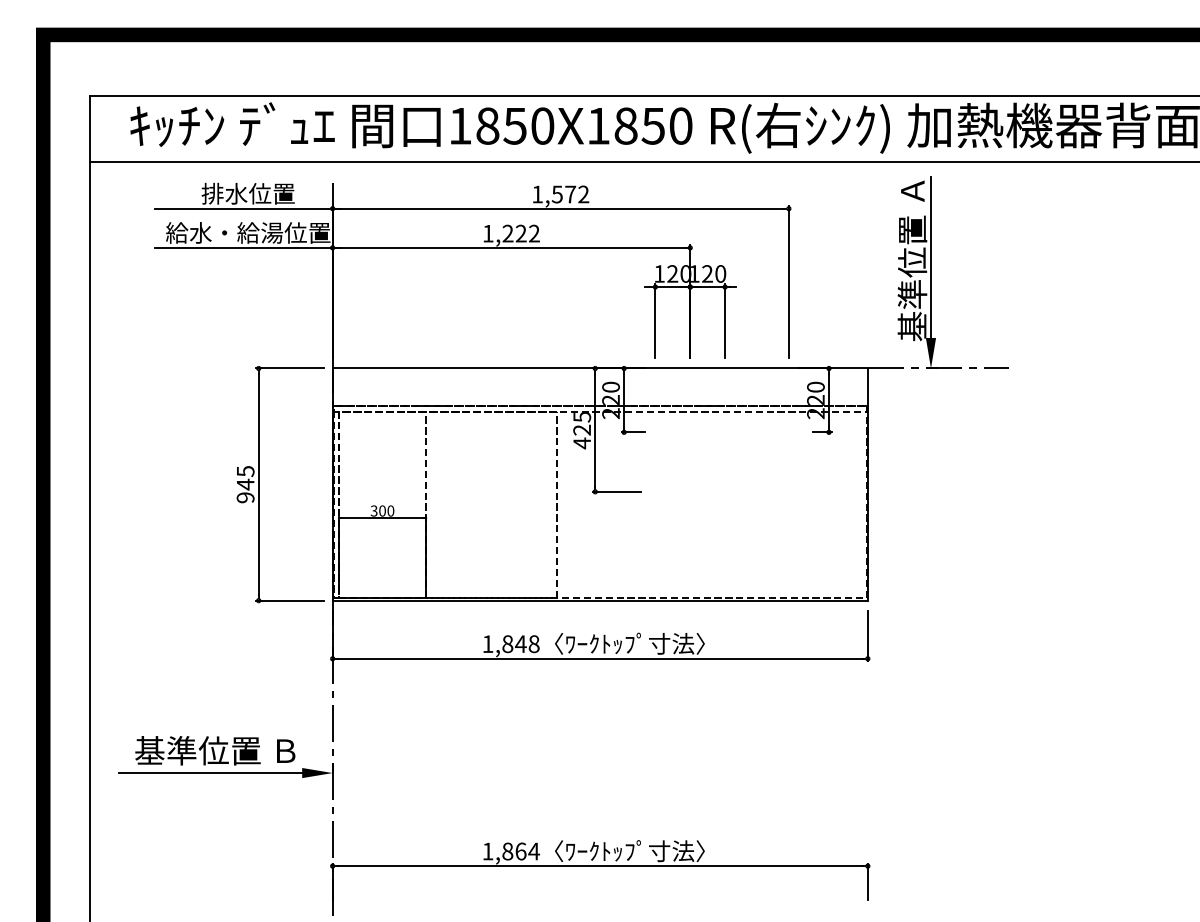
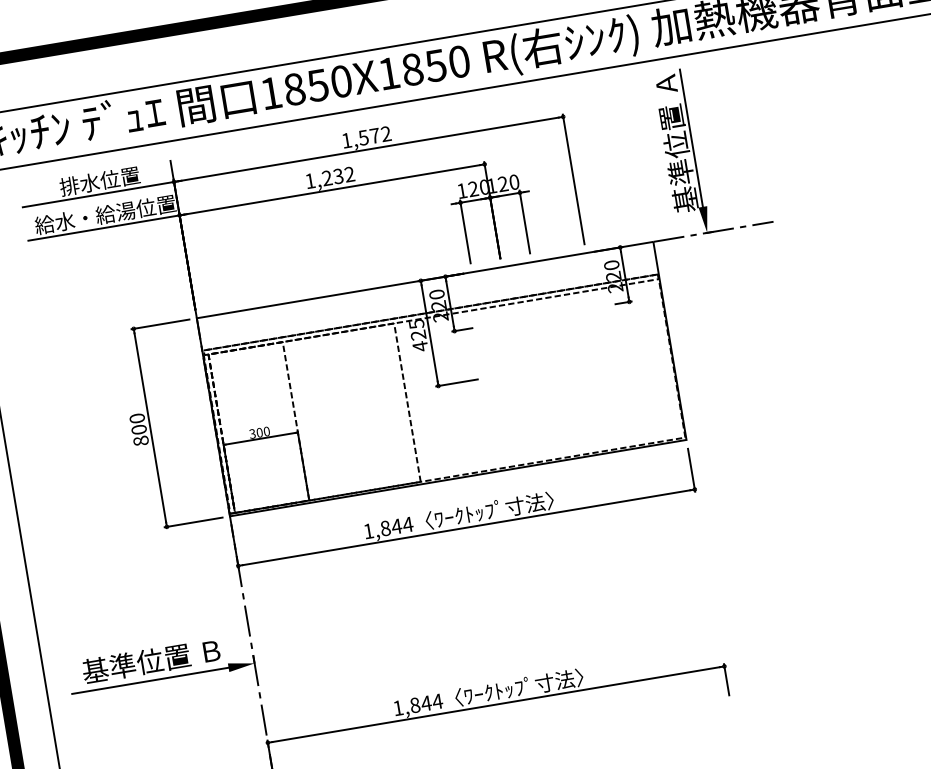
text: (520, 233) -> (337, 176), 1,222 -> 1,232
text: (245, 484) -> (139, 429), 945 -> 800
text: (534, 644) -> (408, 524), 1,848 -> 1,844
text: (520, 851) -> (426, 703), 1,864 -> 1,844

